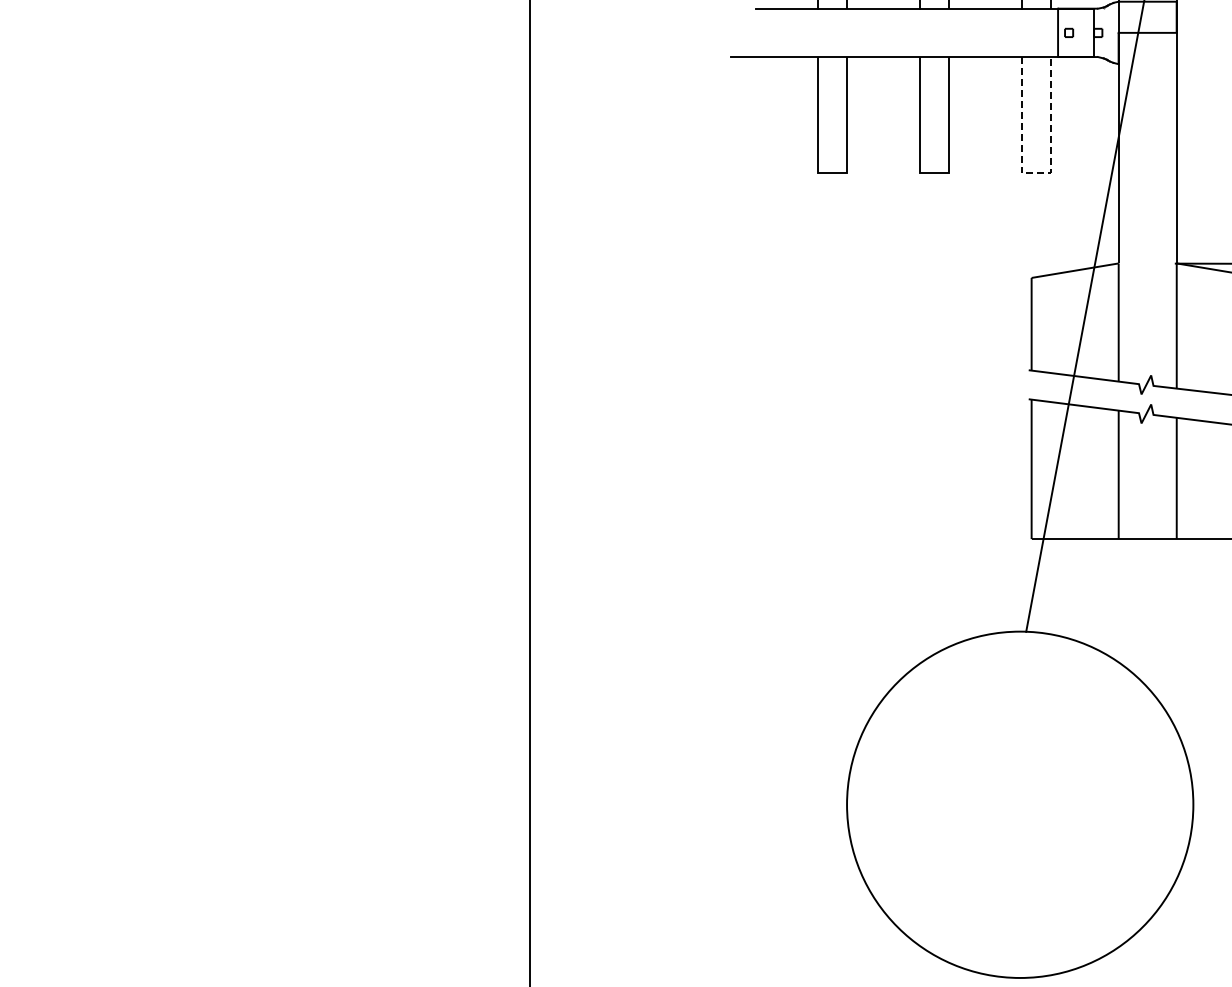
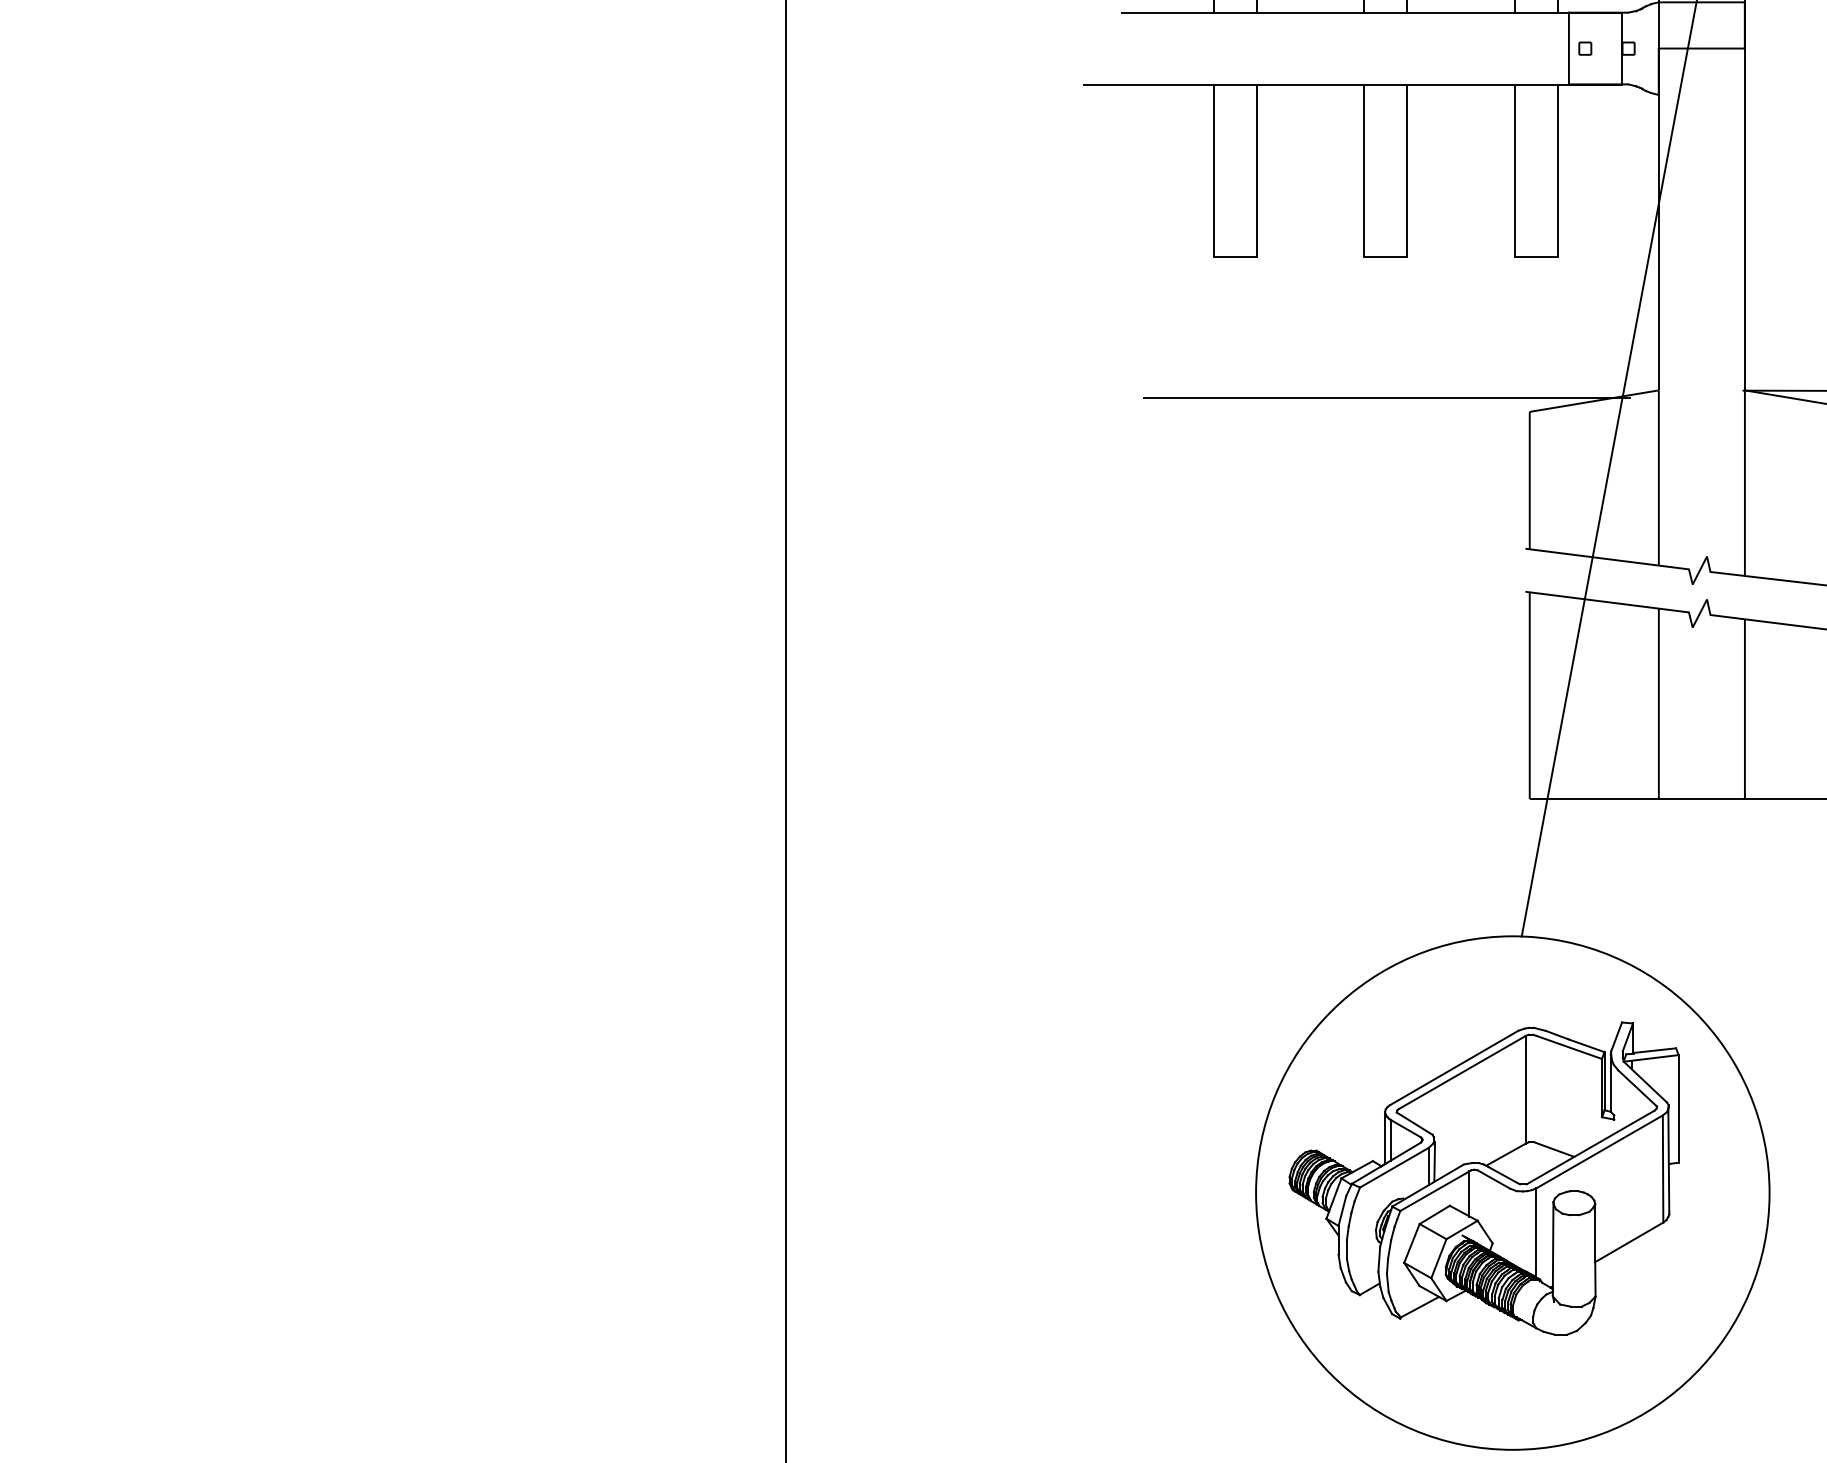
line: (1036, 173) -> (1536, 257), dashed -> solid
line: (935, 268) -> (1387, 397), added
part: (1000, 794) -> (1483, 1177), added

